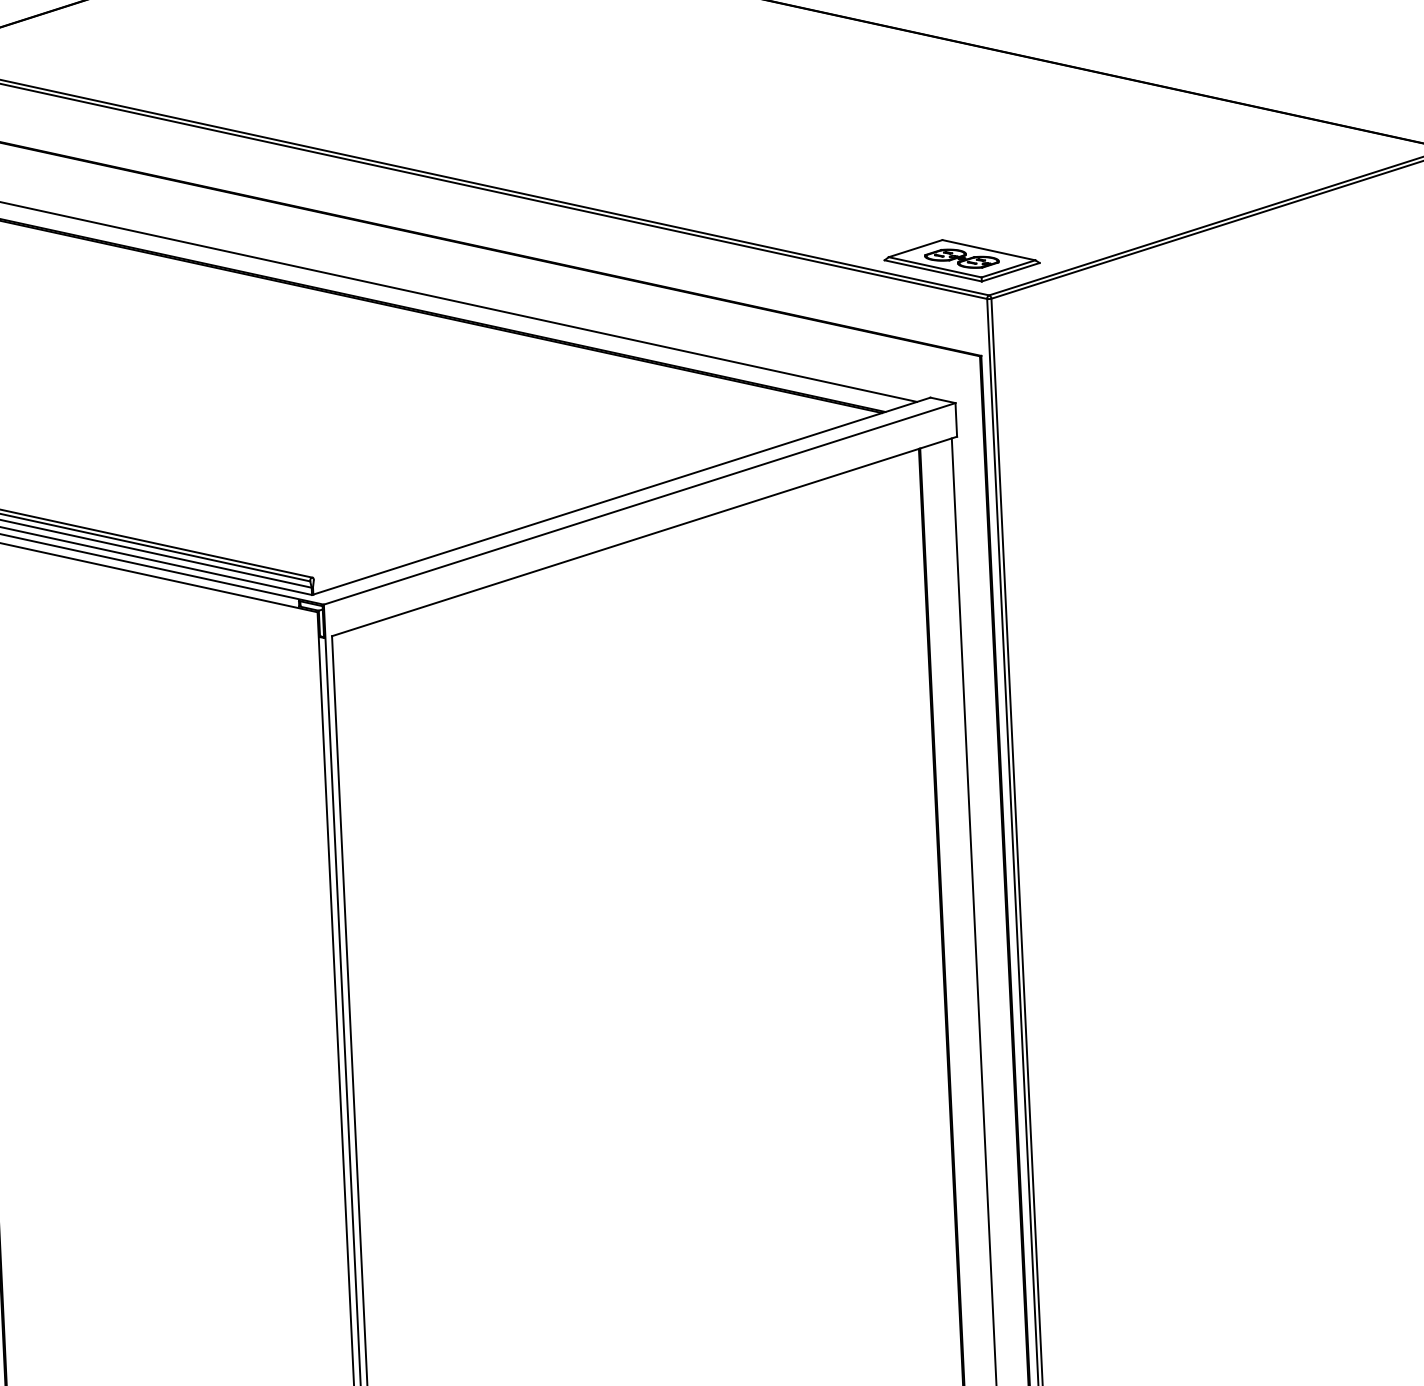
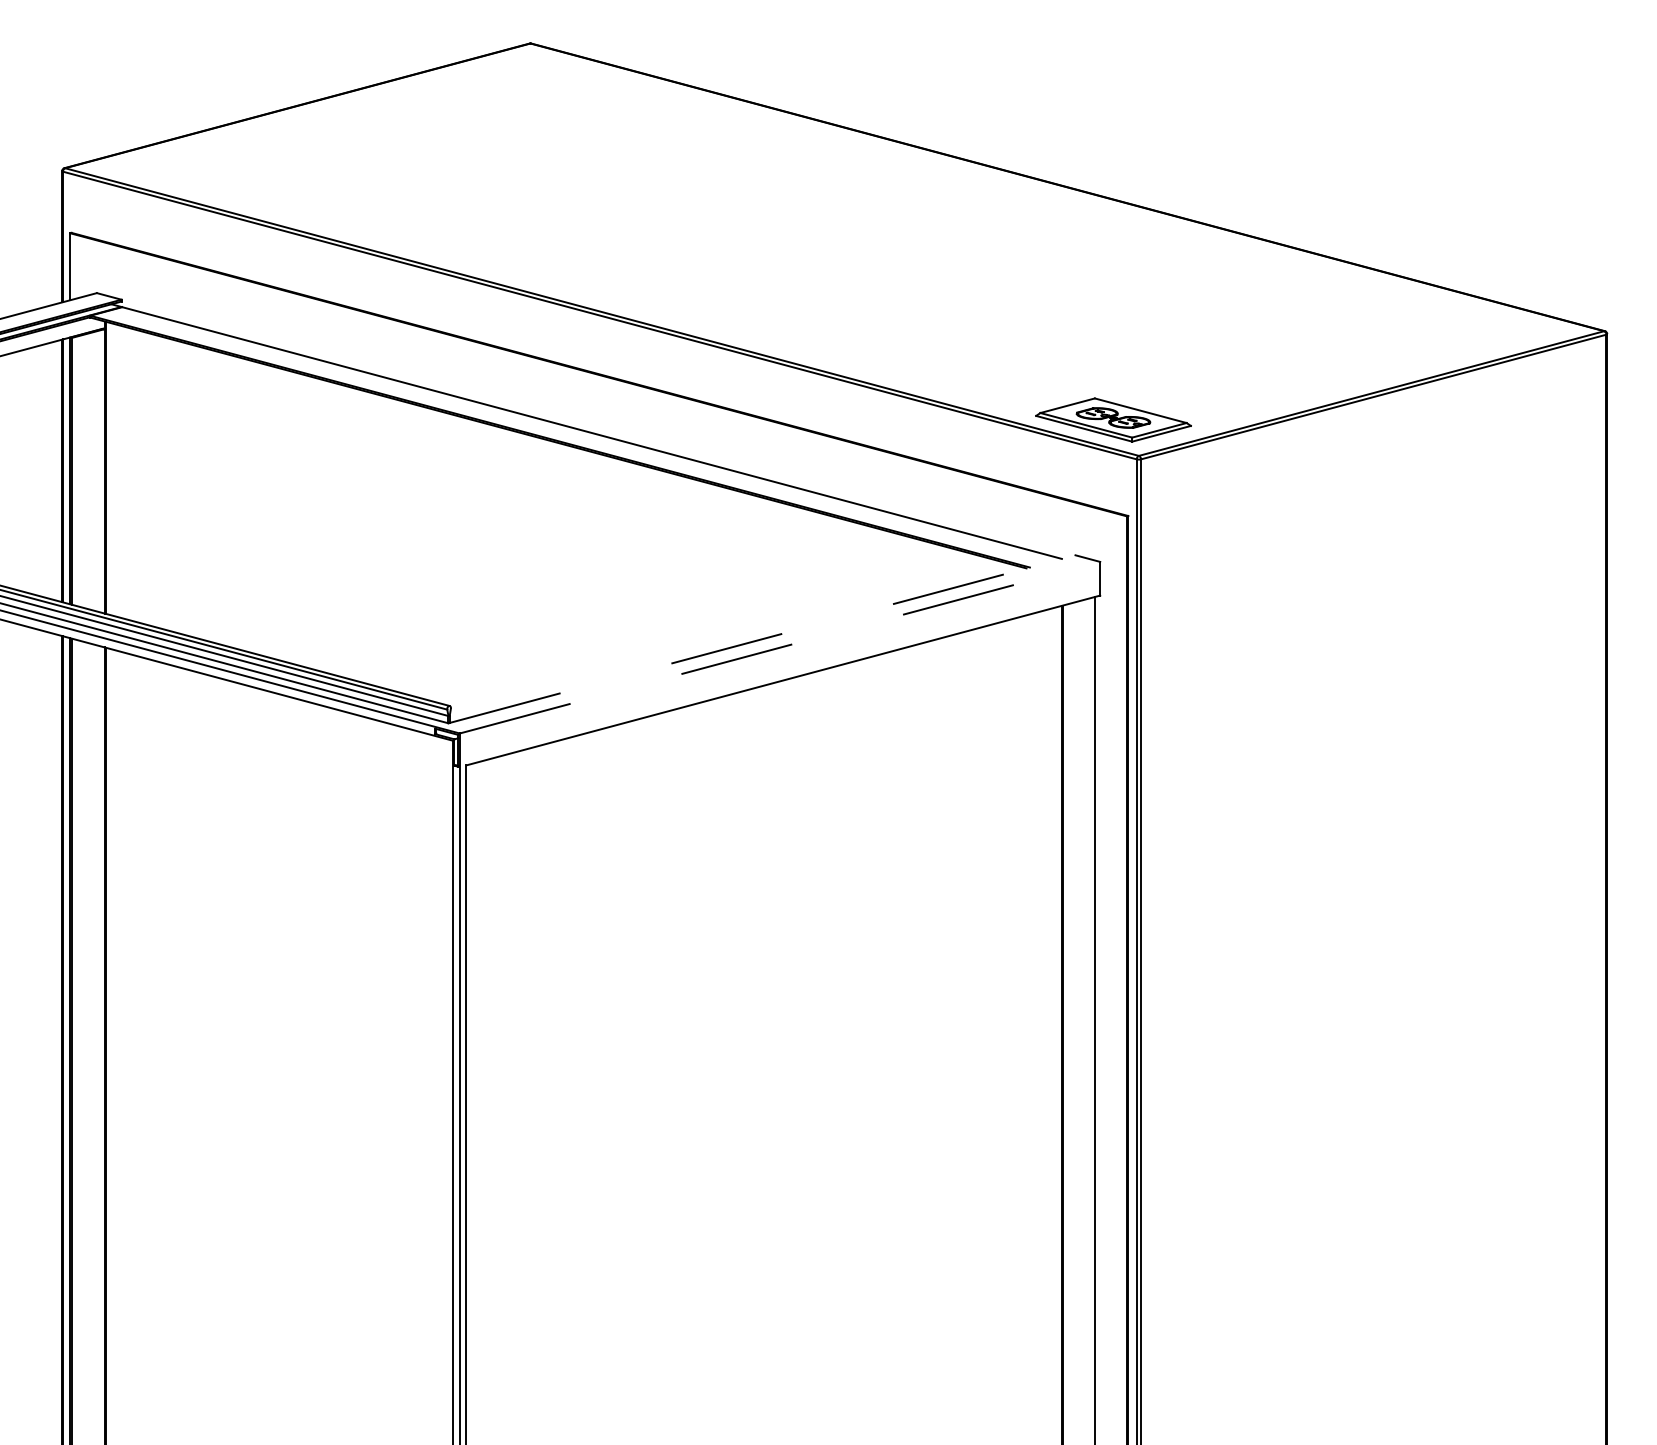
line: (621, 496) -> (762, 639), solid -> dashed
line: (640, 503) -> (780, 647), solid -> dashed

